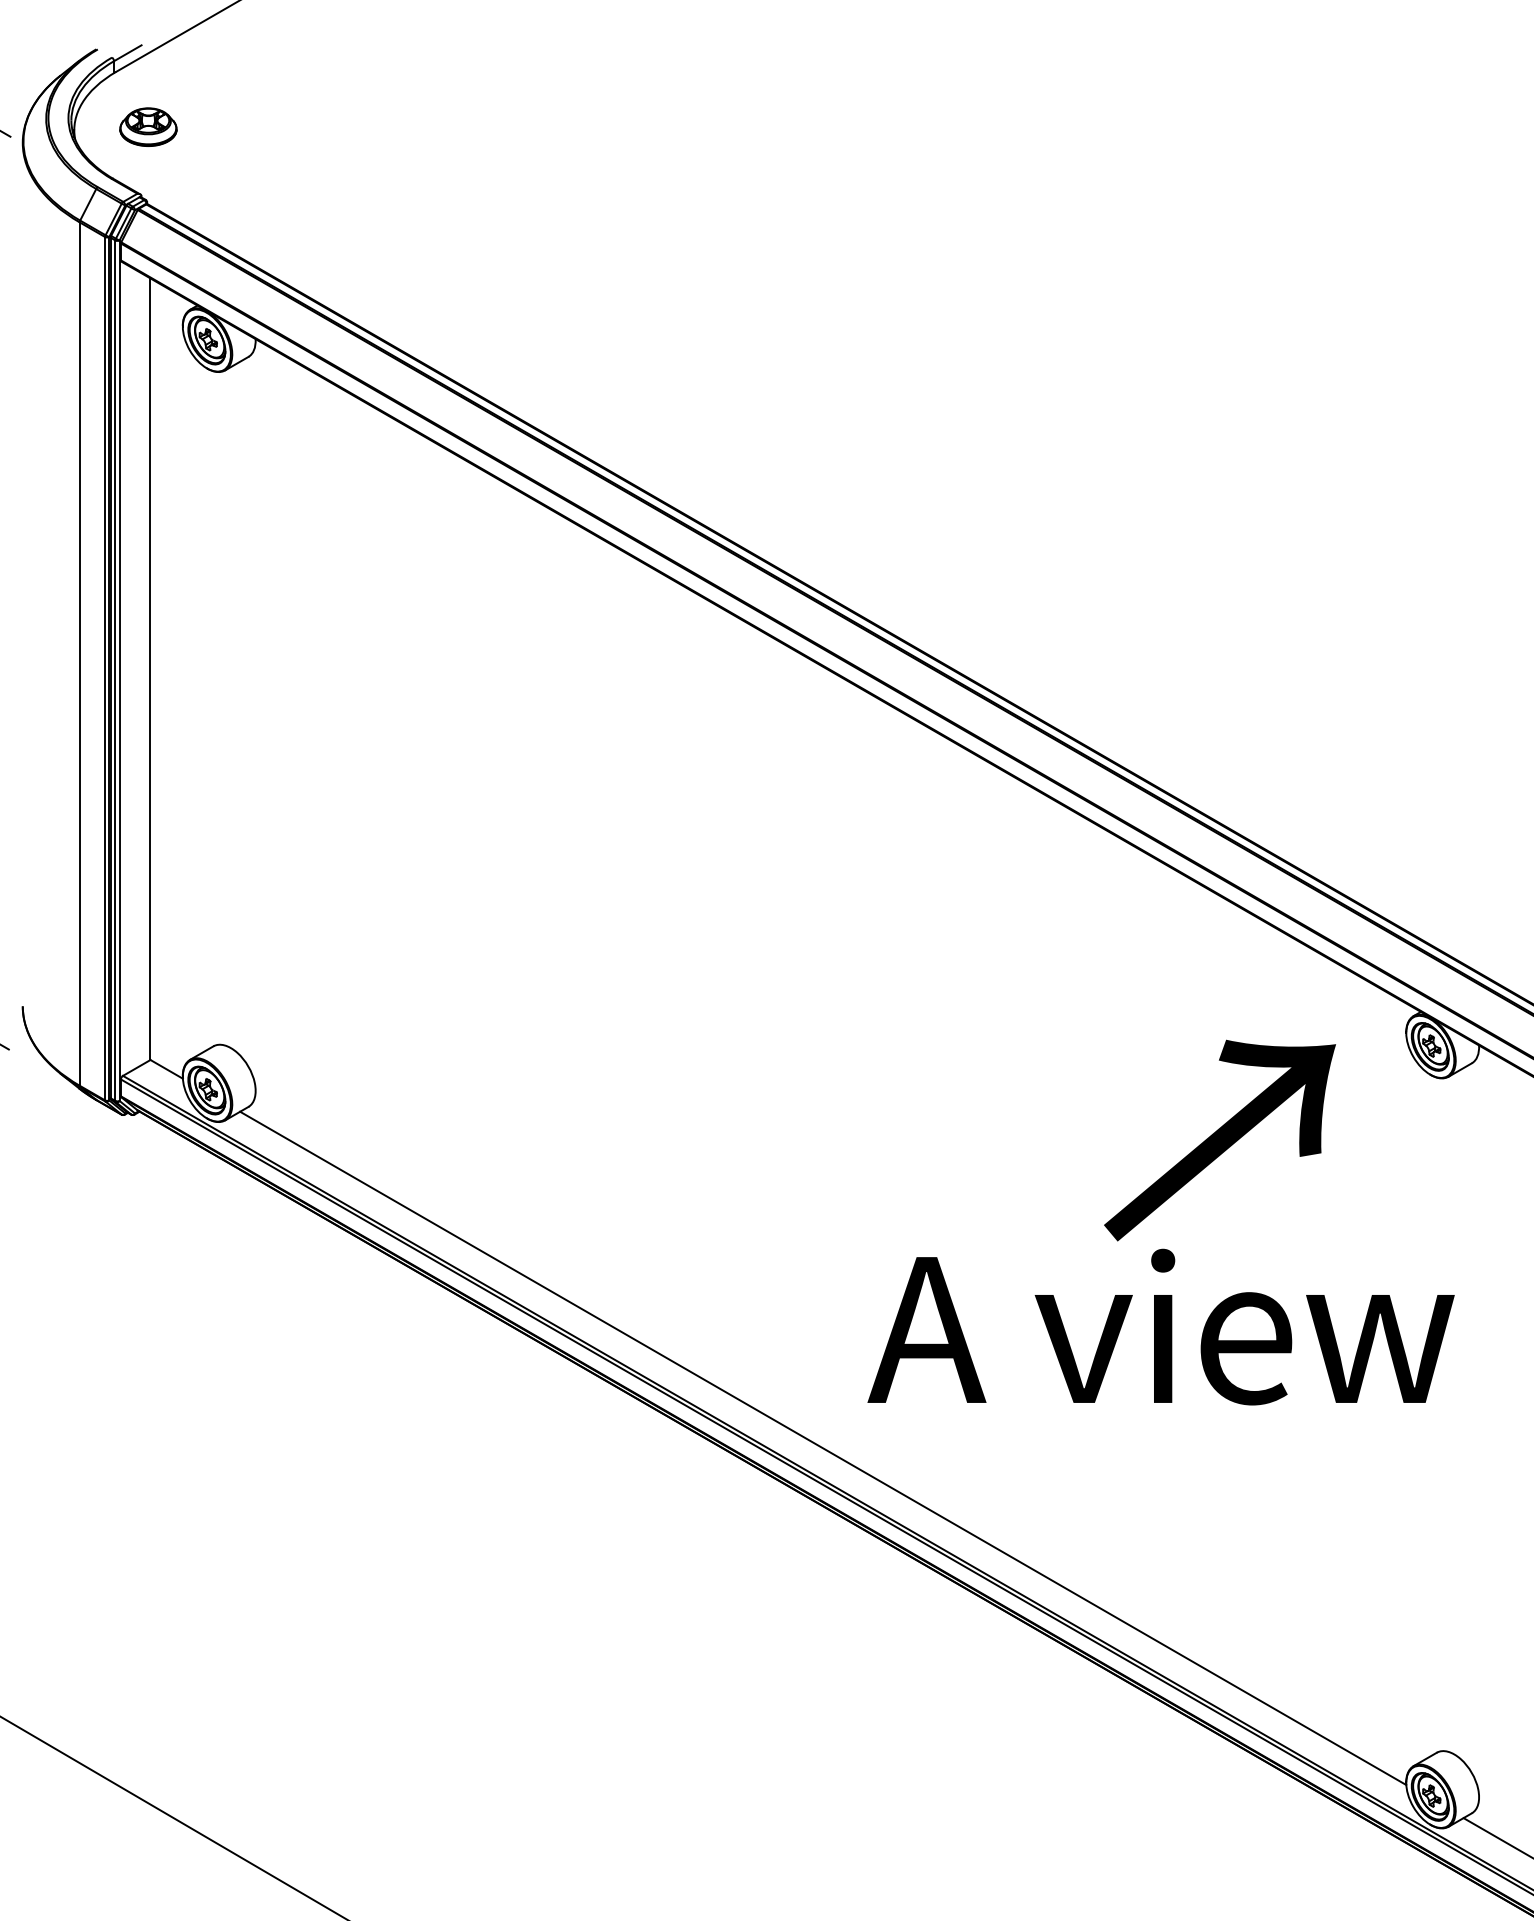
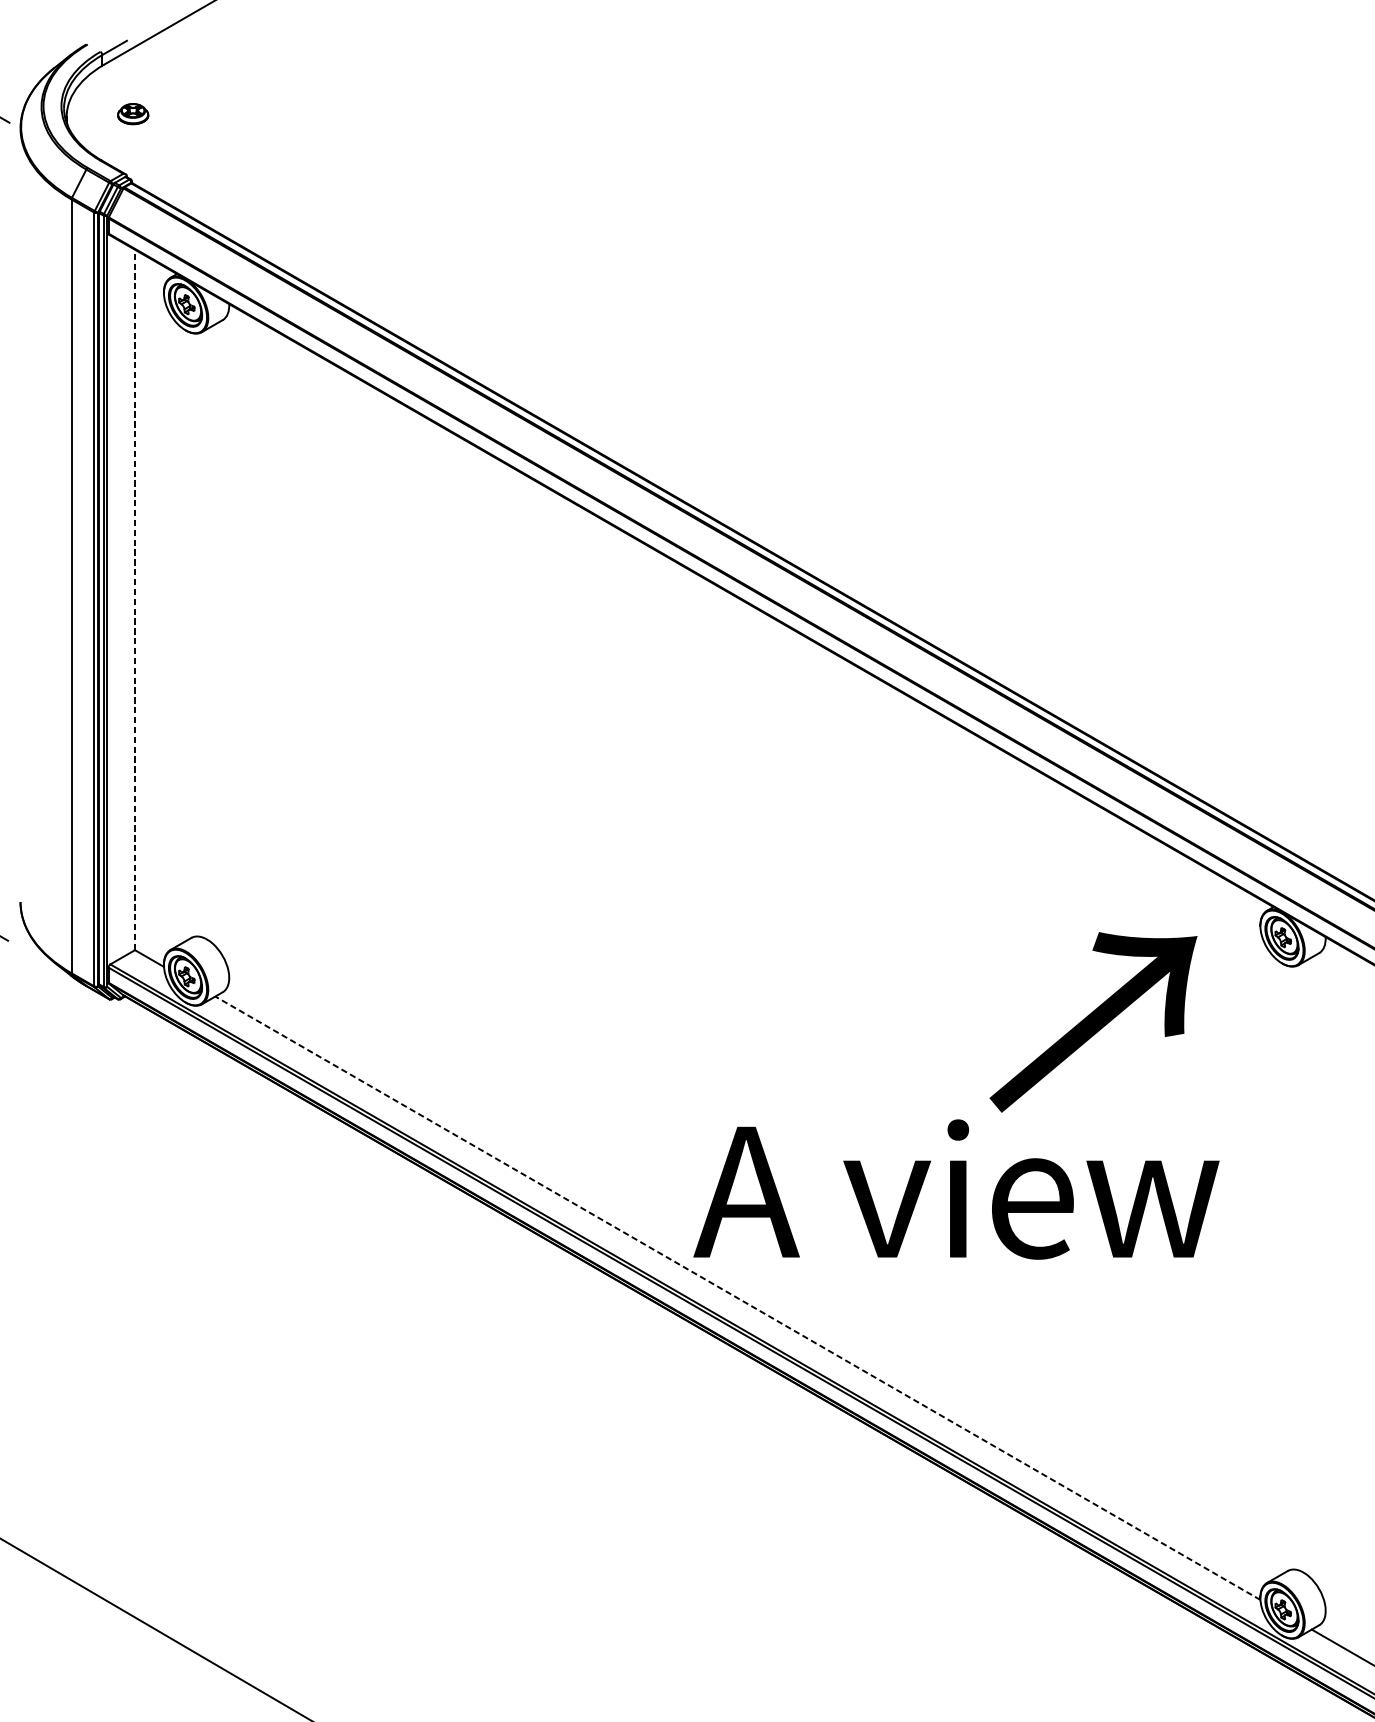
part: (148, 126) -> (133, 113), size x0.6
line: (150, 669) -> (134, 600), solid -> dashed
text: (1160, 1326) -> (955, 1189), moved
line: (822, 1448) -> (737, 1298), solid -> dashed

